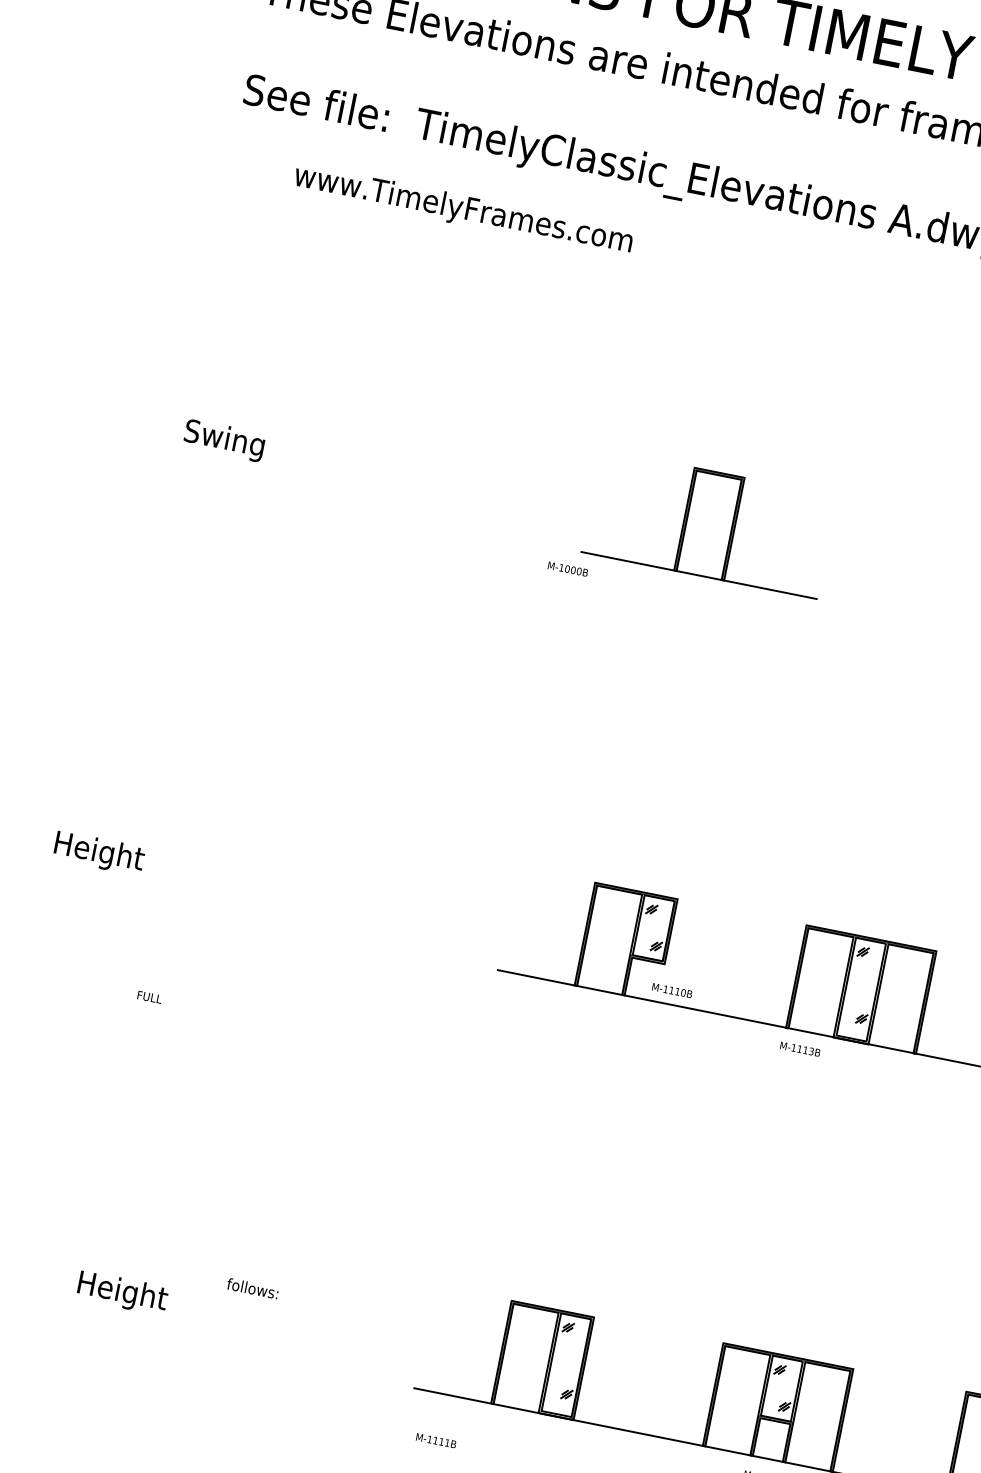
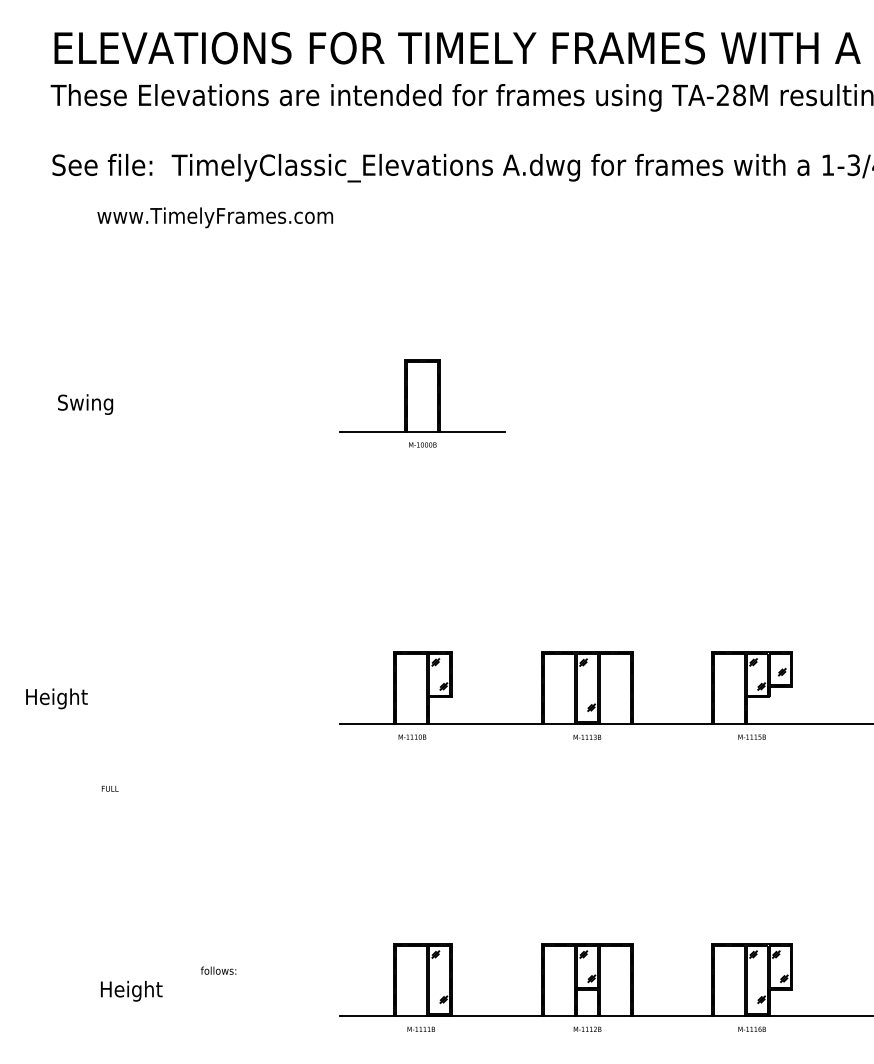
text: (567, 568) -> (422, 444), moved
text: (672, 989) -> (412, 736), moved
text: (800, 1048) -> (587, 736), moved
text: (436, 1439) -> (421, 1028), moved

